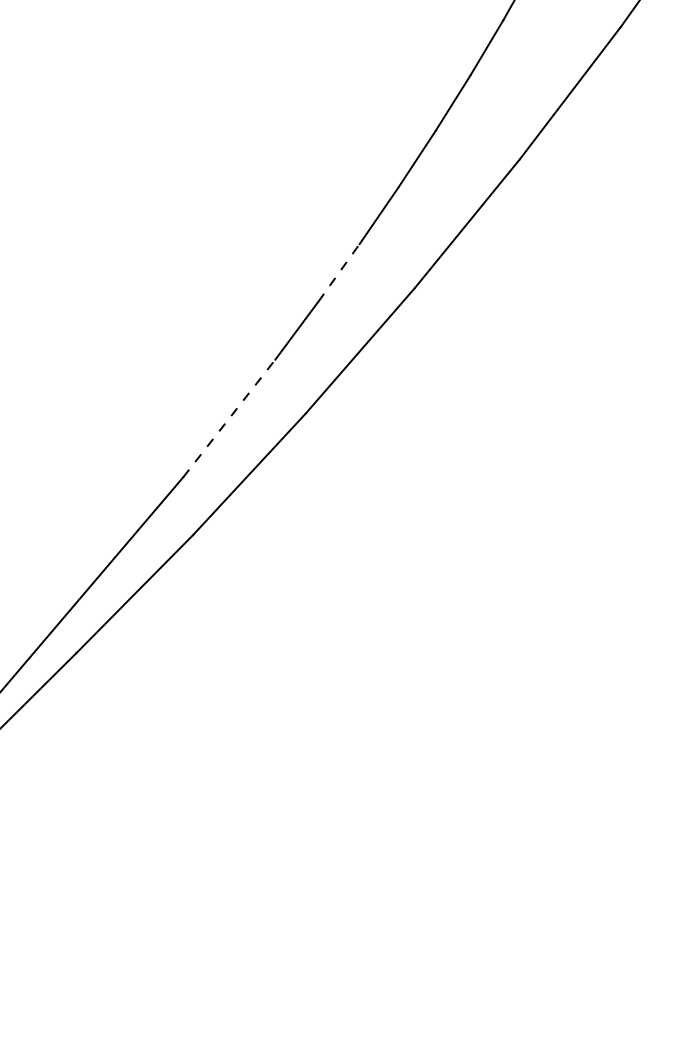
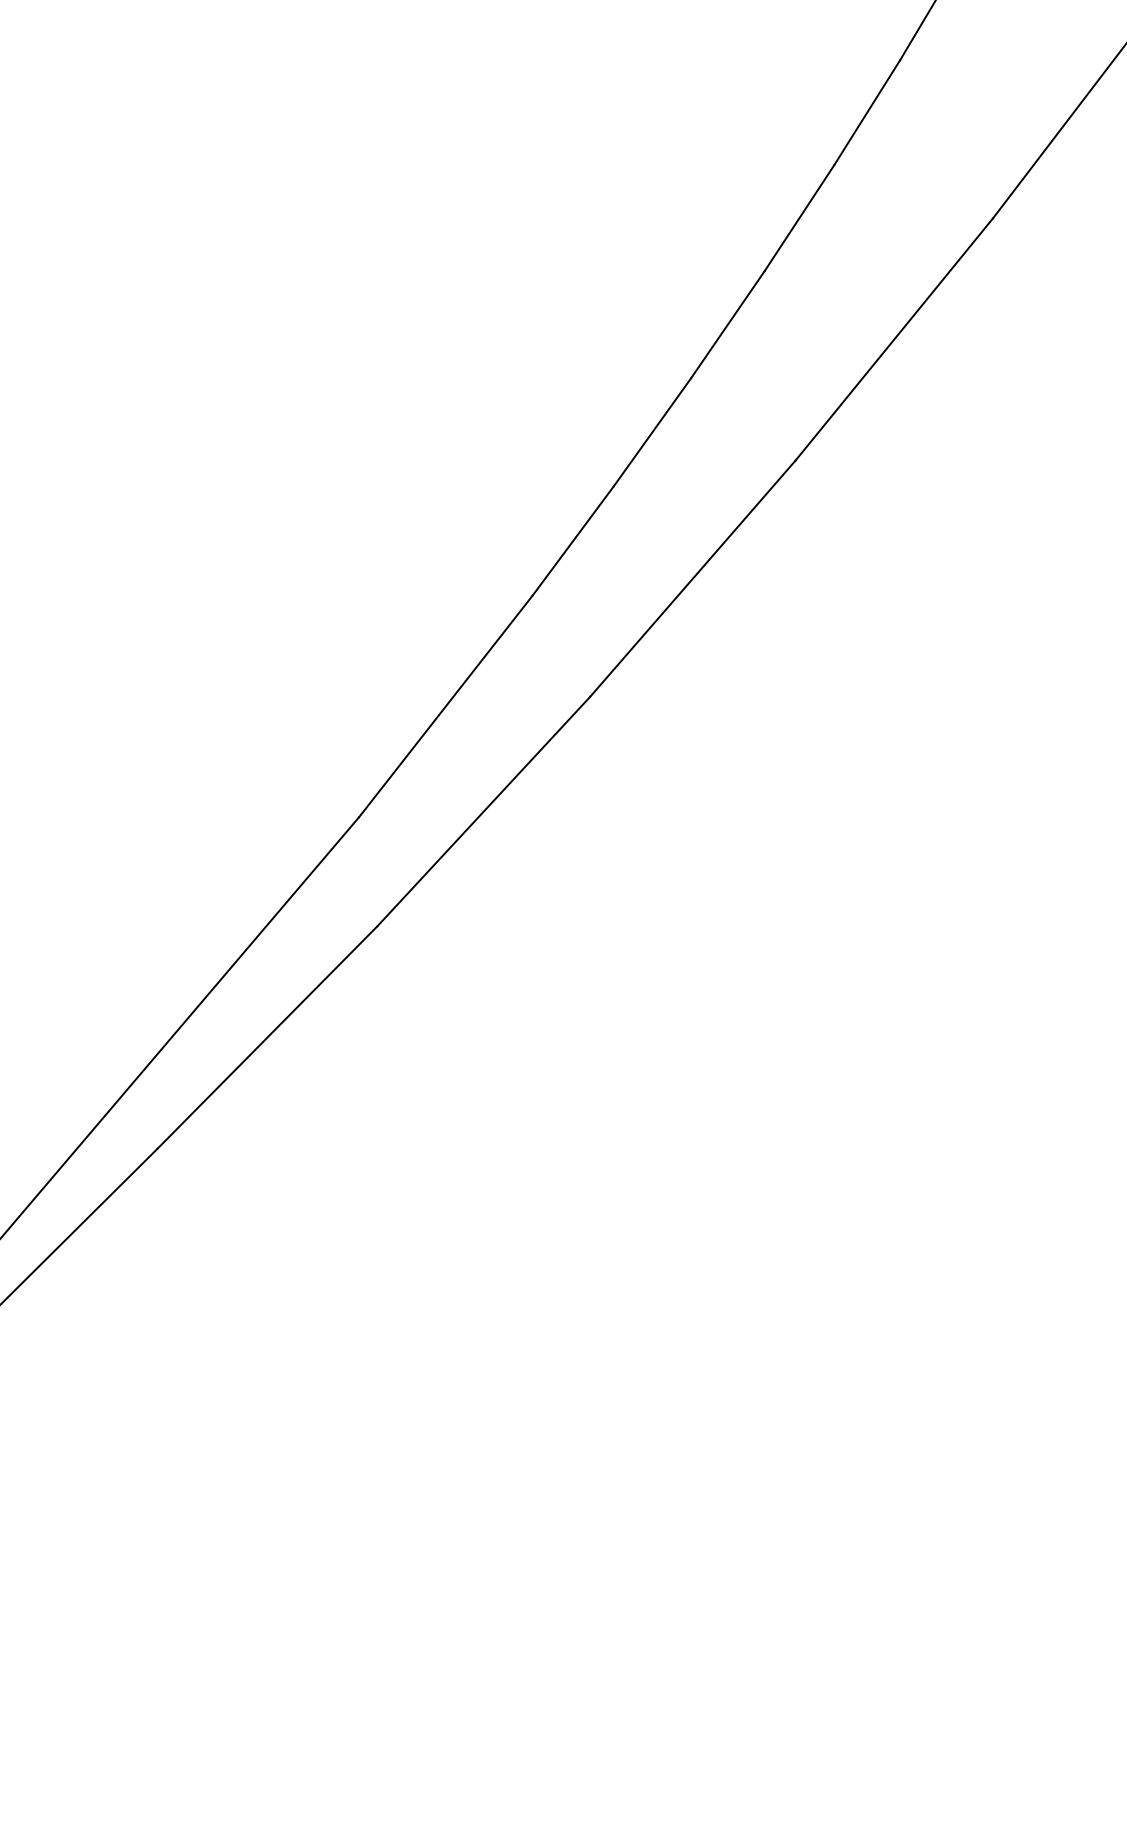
line: (339, 272) -> (653, 431), dashed -> solid
line: (229, 418) -> (446, 706), dashed -> solid

